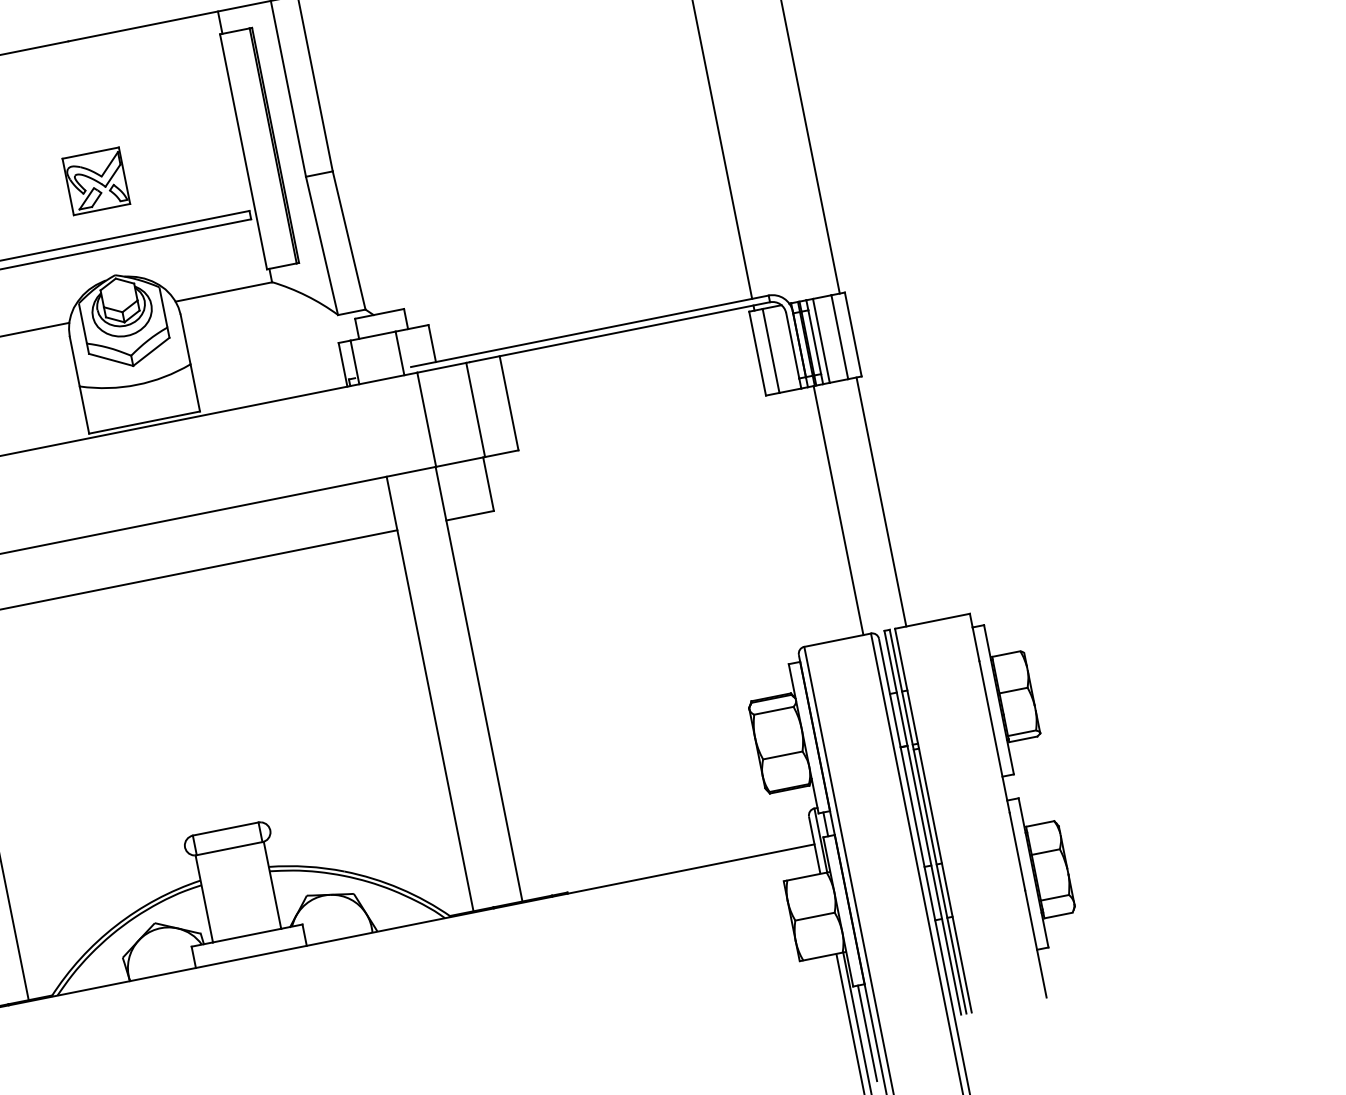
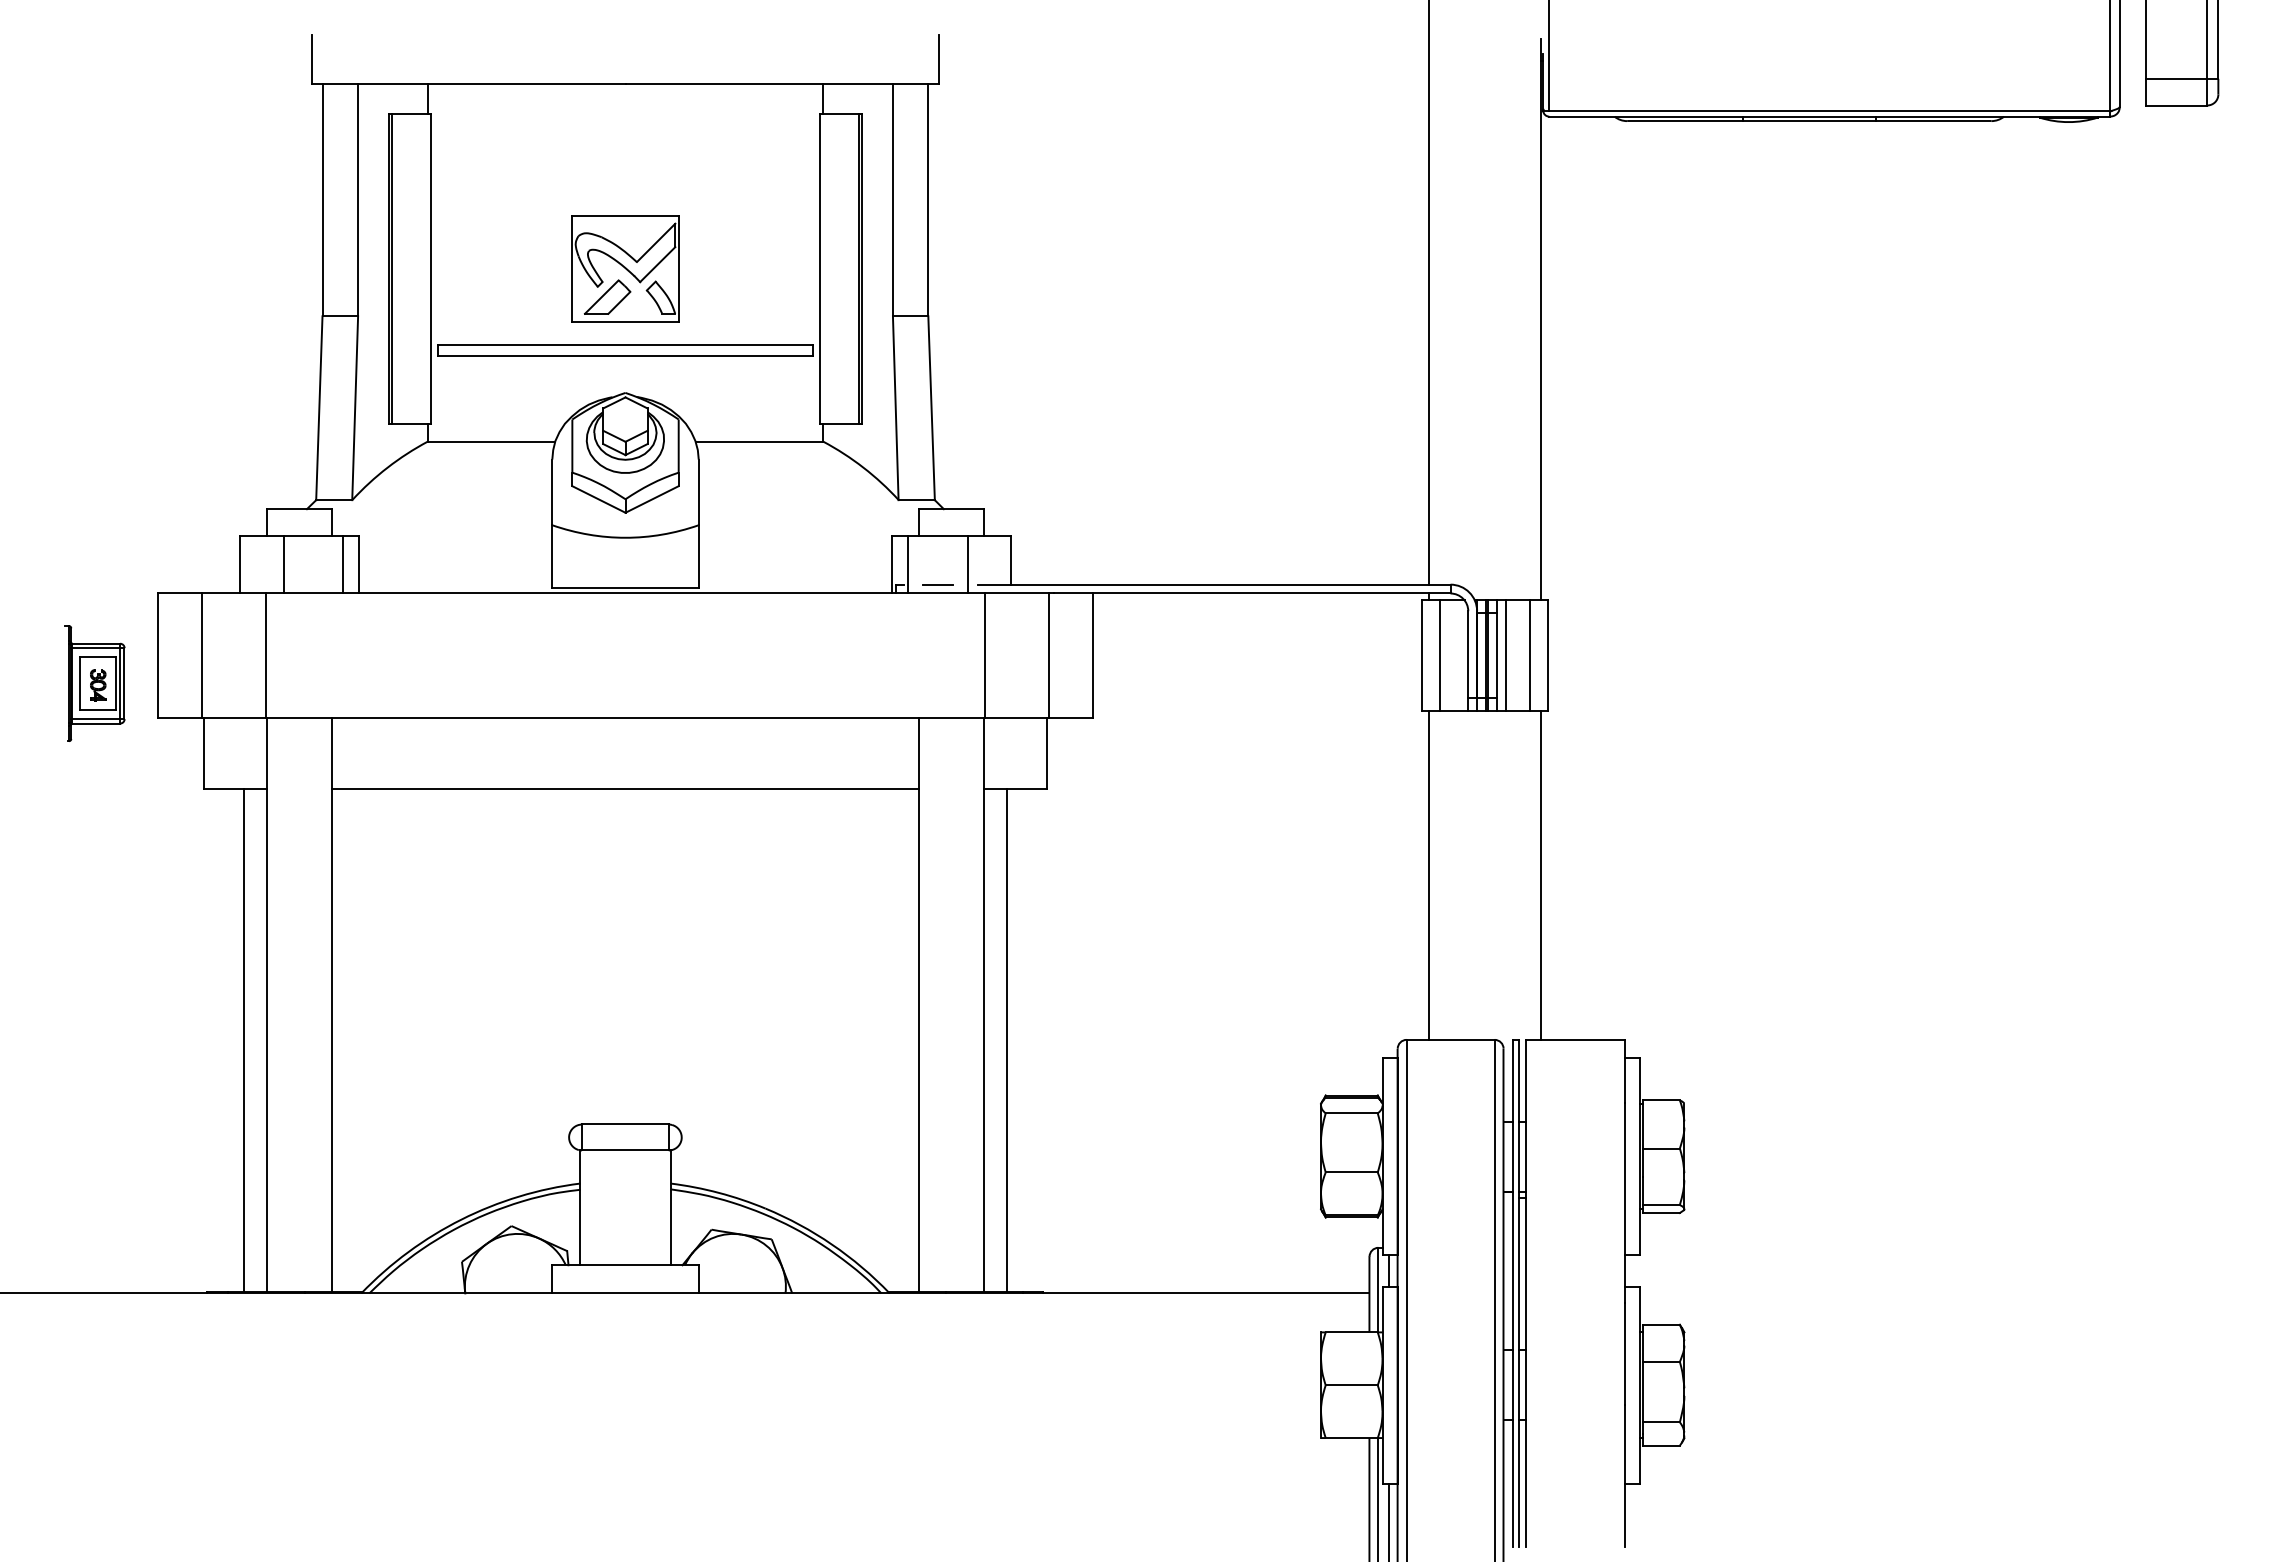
part: (96, 181) -> (625, 268), size x1.43
line: (380, 373) -> (937, 584), added
line: (838, 510) -> (1428, 875), moved
line: (501, 707) -> (1006, 1039), added

